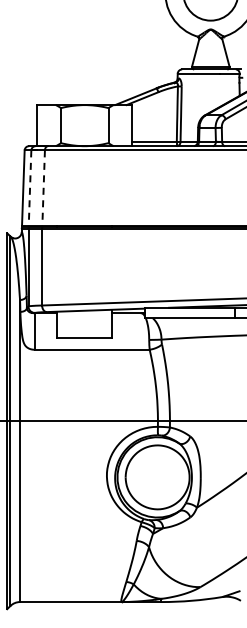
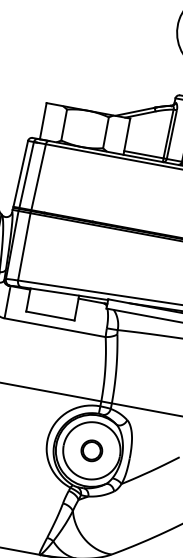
line: (30, 188) -> (26, 175), dashed -> solid
line: (43, 188) -> (38, 177), dashed -> solid
part: (157, 476) -> (91, 450), added

